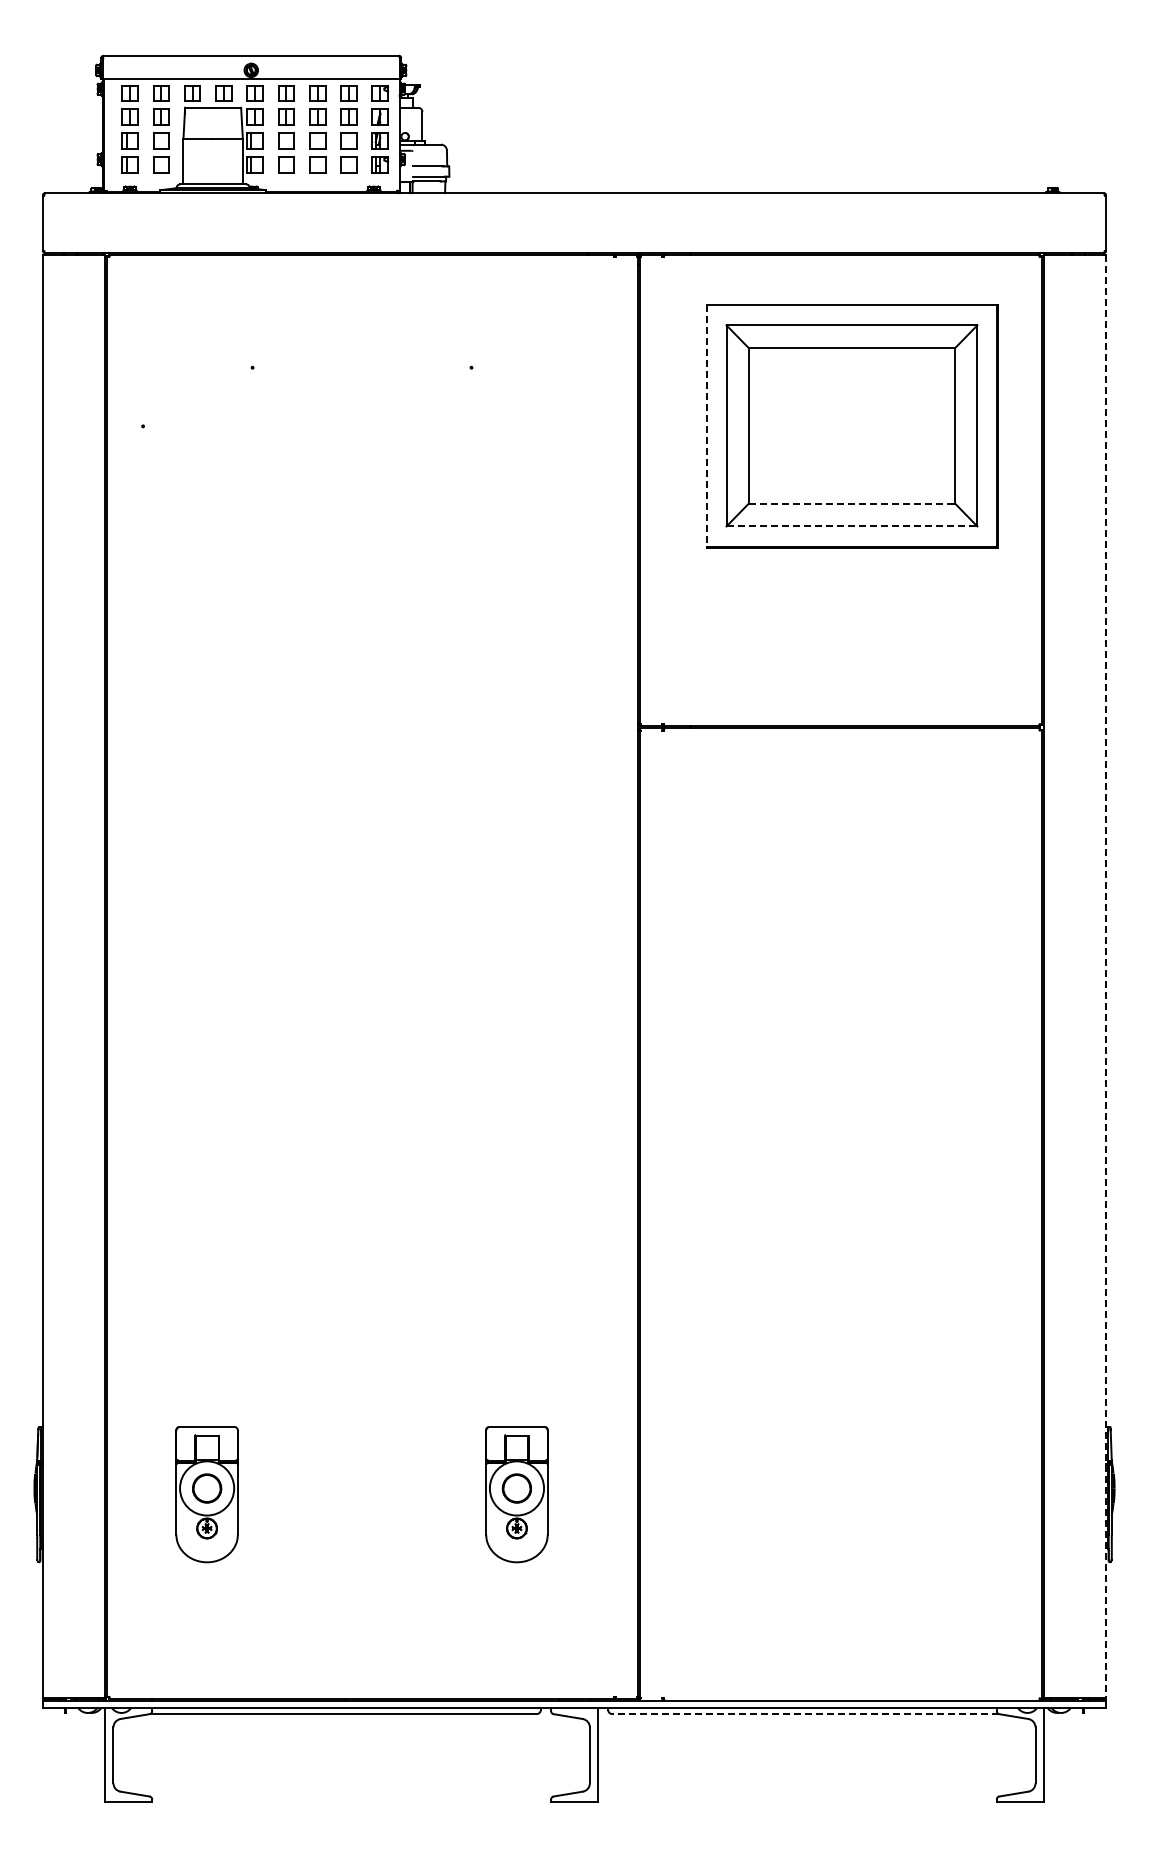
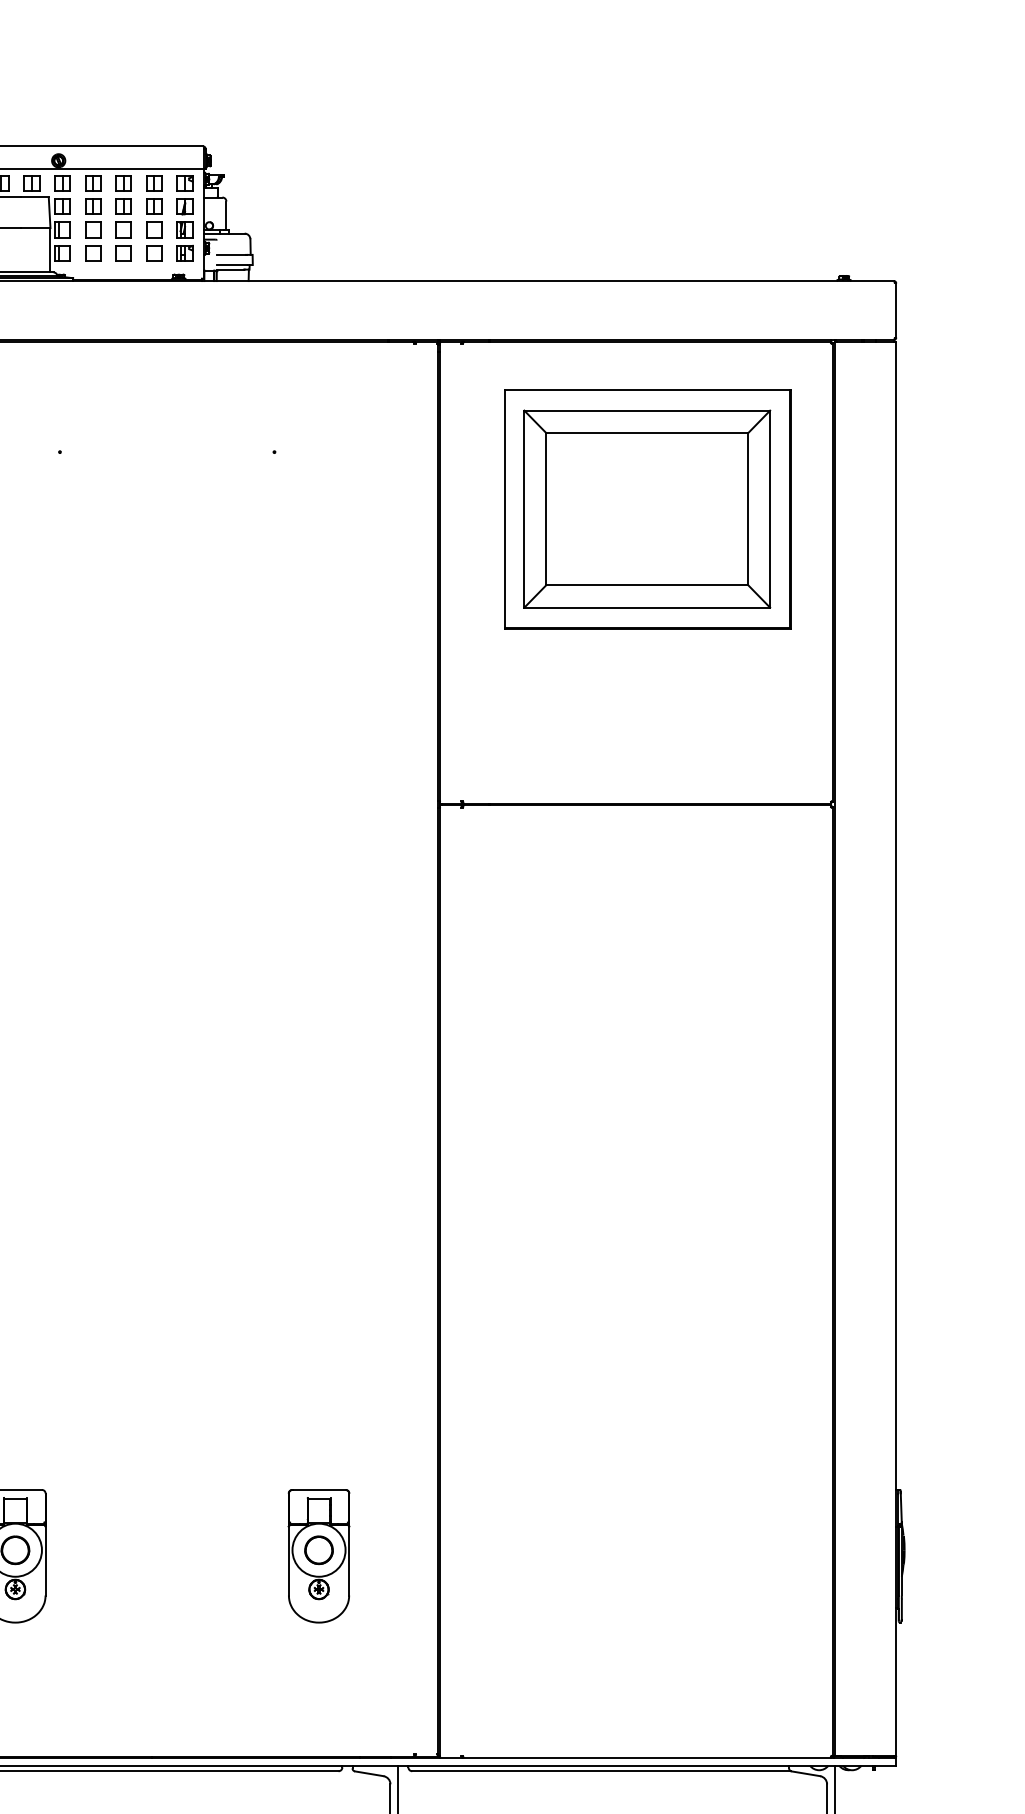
line: (706, 426) -> (504, 509), dashed -> solid
line: (852, 503) -> (647, 585), dashed -> solid
line: (852, 526) -> (647, 607), dashed -> solid
line: (1106, 976) -> (896, 1048), dashed -> solid
line: (804, 1713) -> (600, 1770), dashed -> solid

